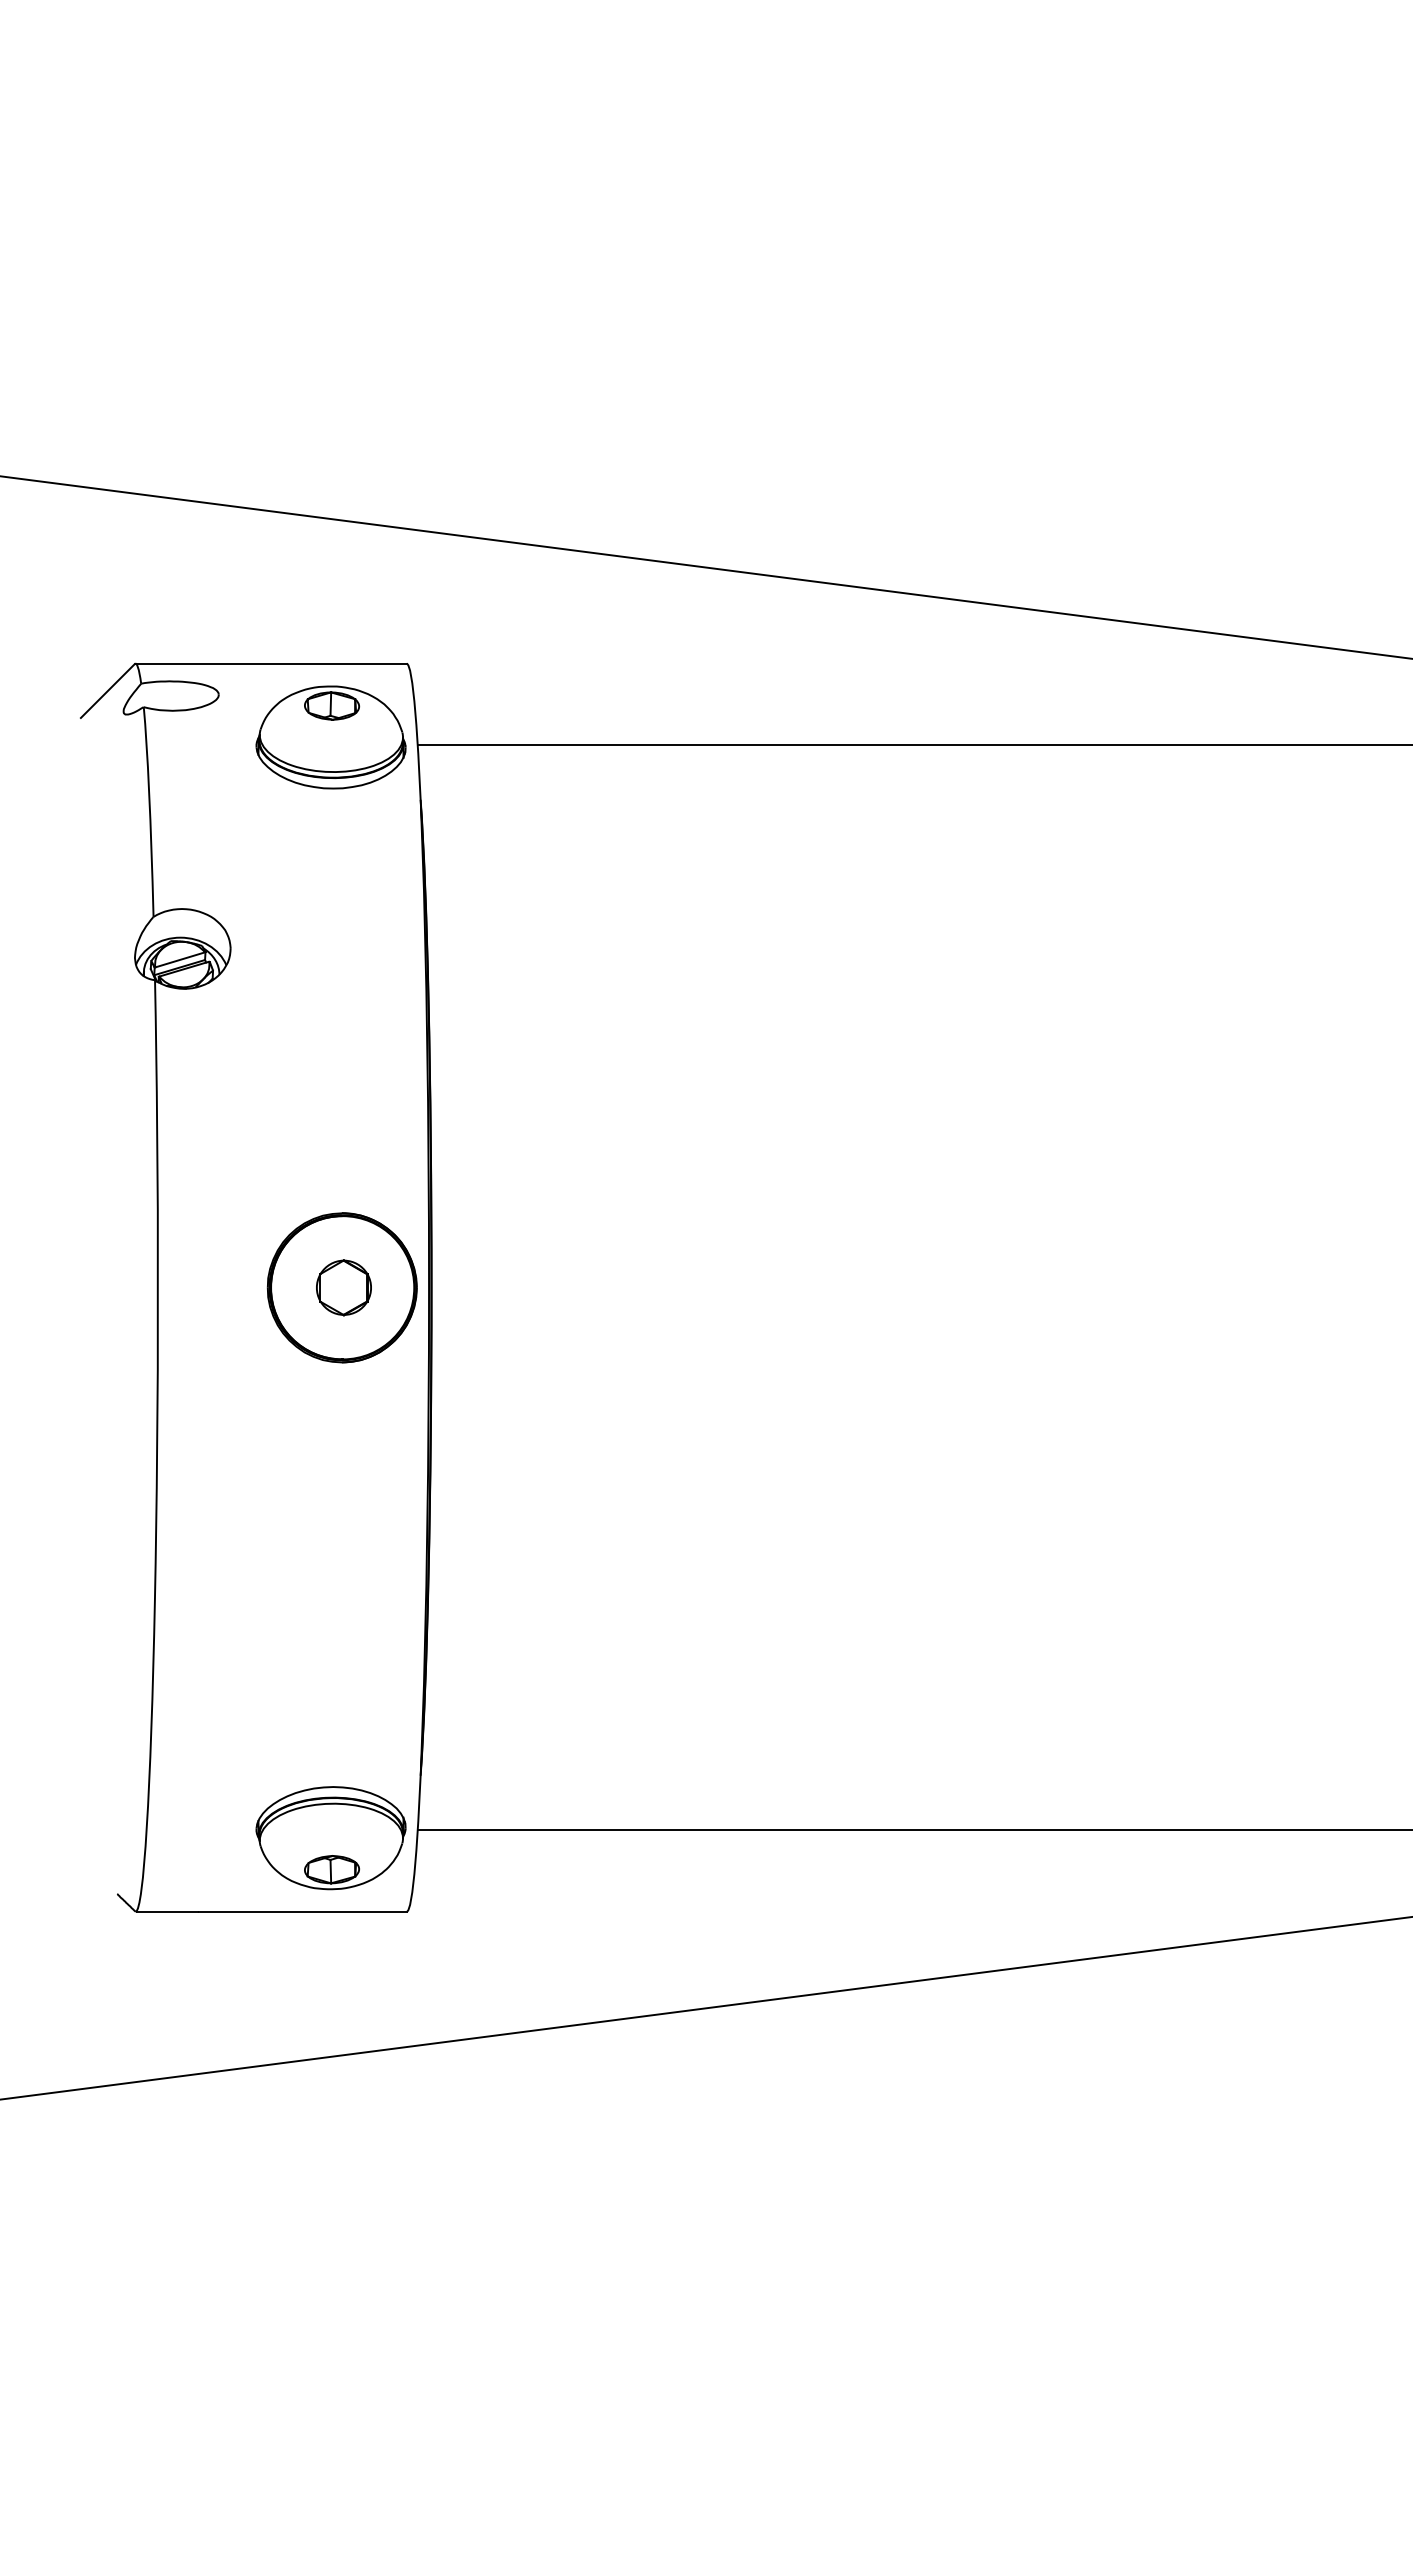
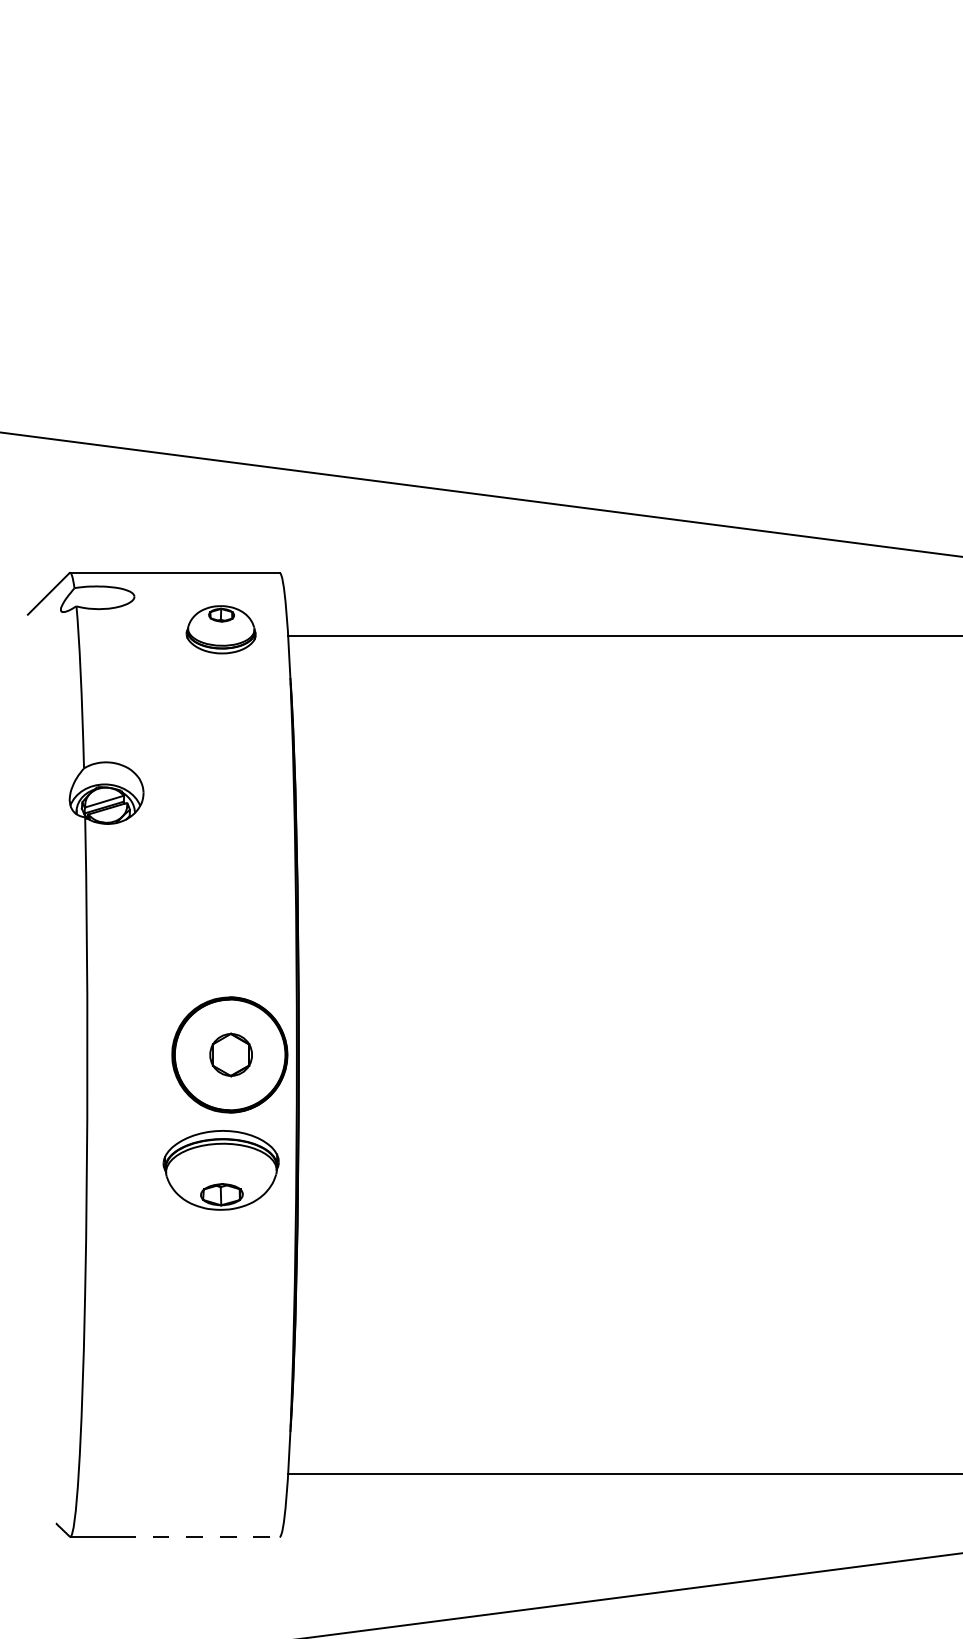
part: (330, 737) -> (220, 629), size x0.6
part: (330, 1838) -> (220, 1170), moved
line: (302, 1911) -> (199, 1536), solid -> dashed

